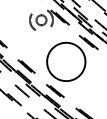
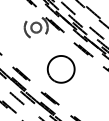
part: (66, 62) -> (61, 69), size x0.7

